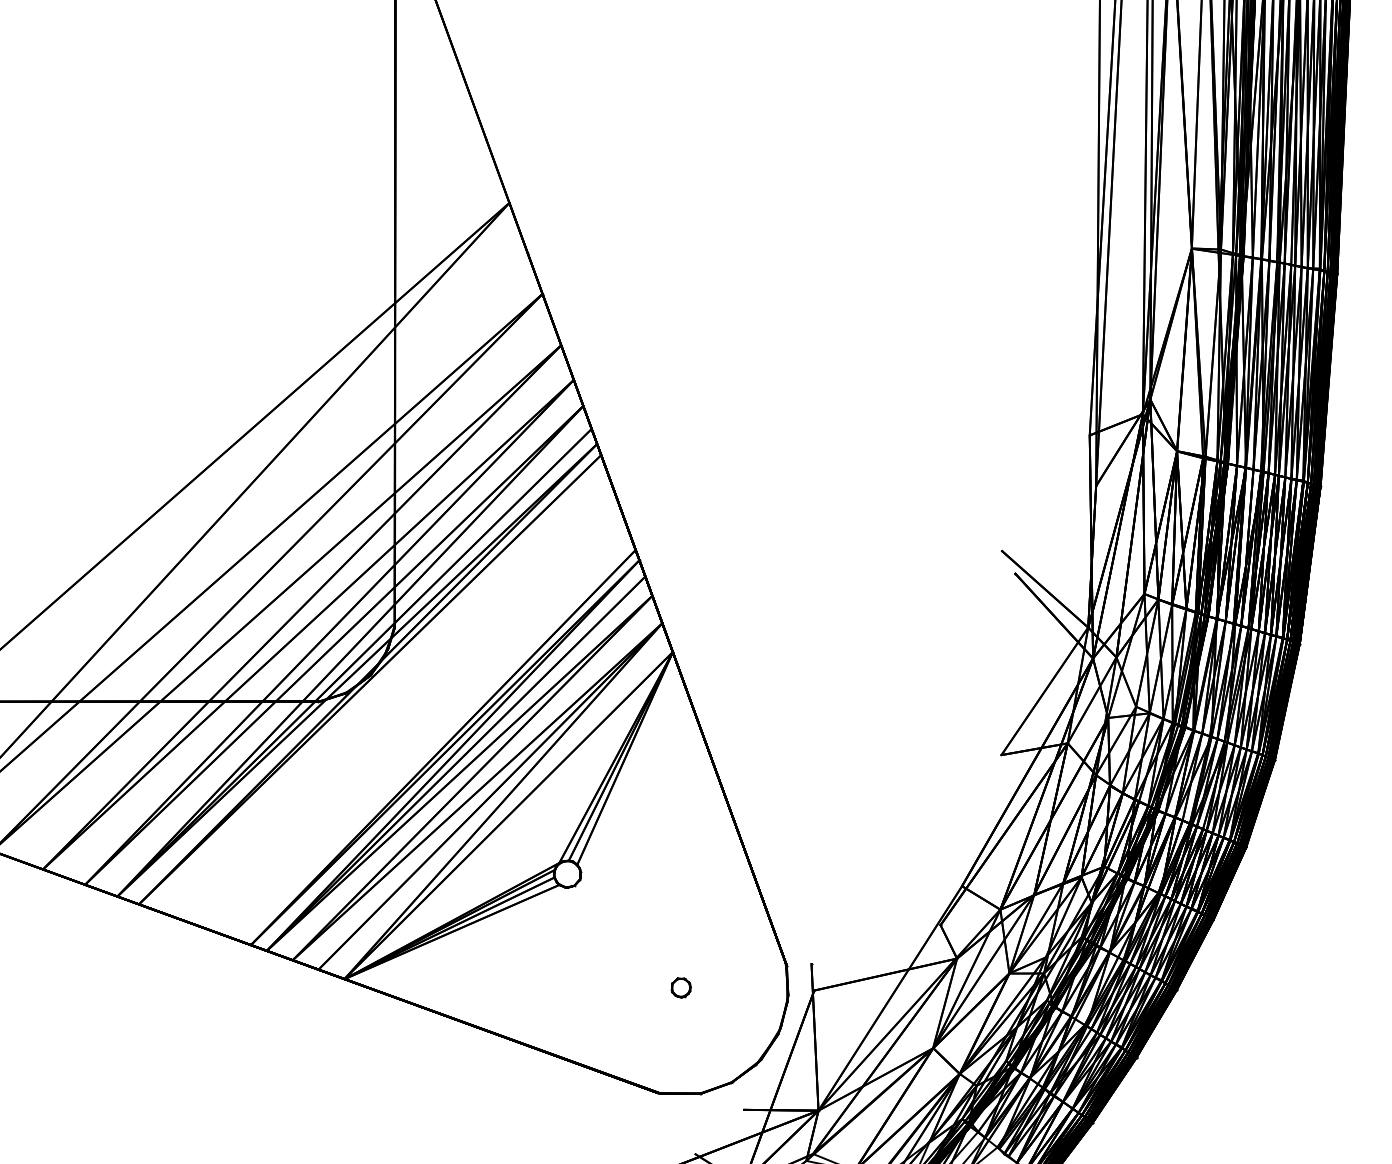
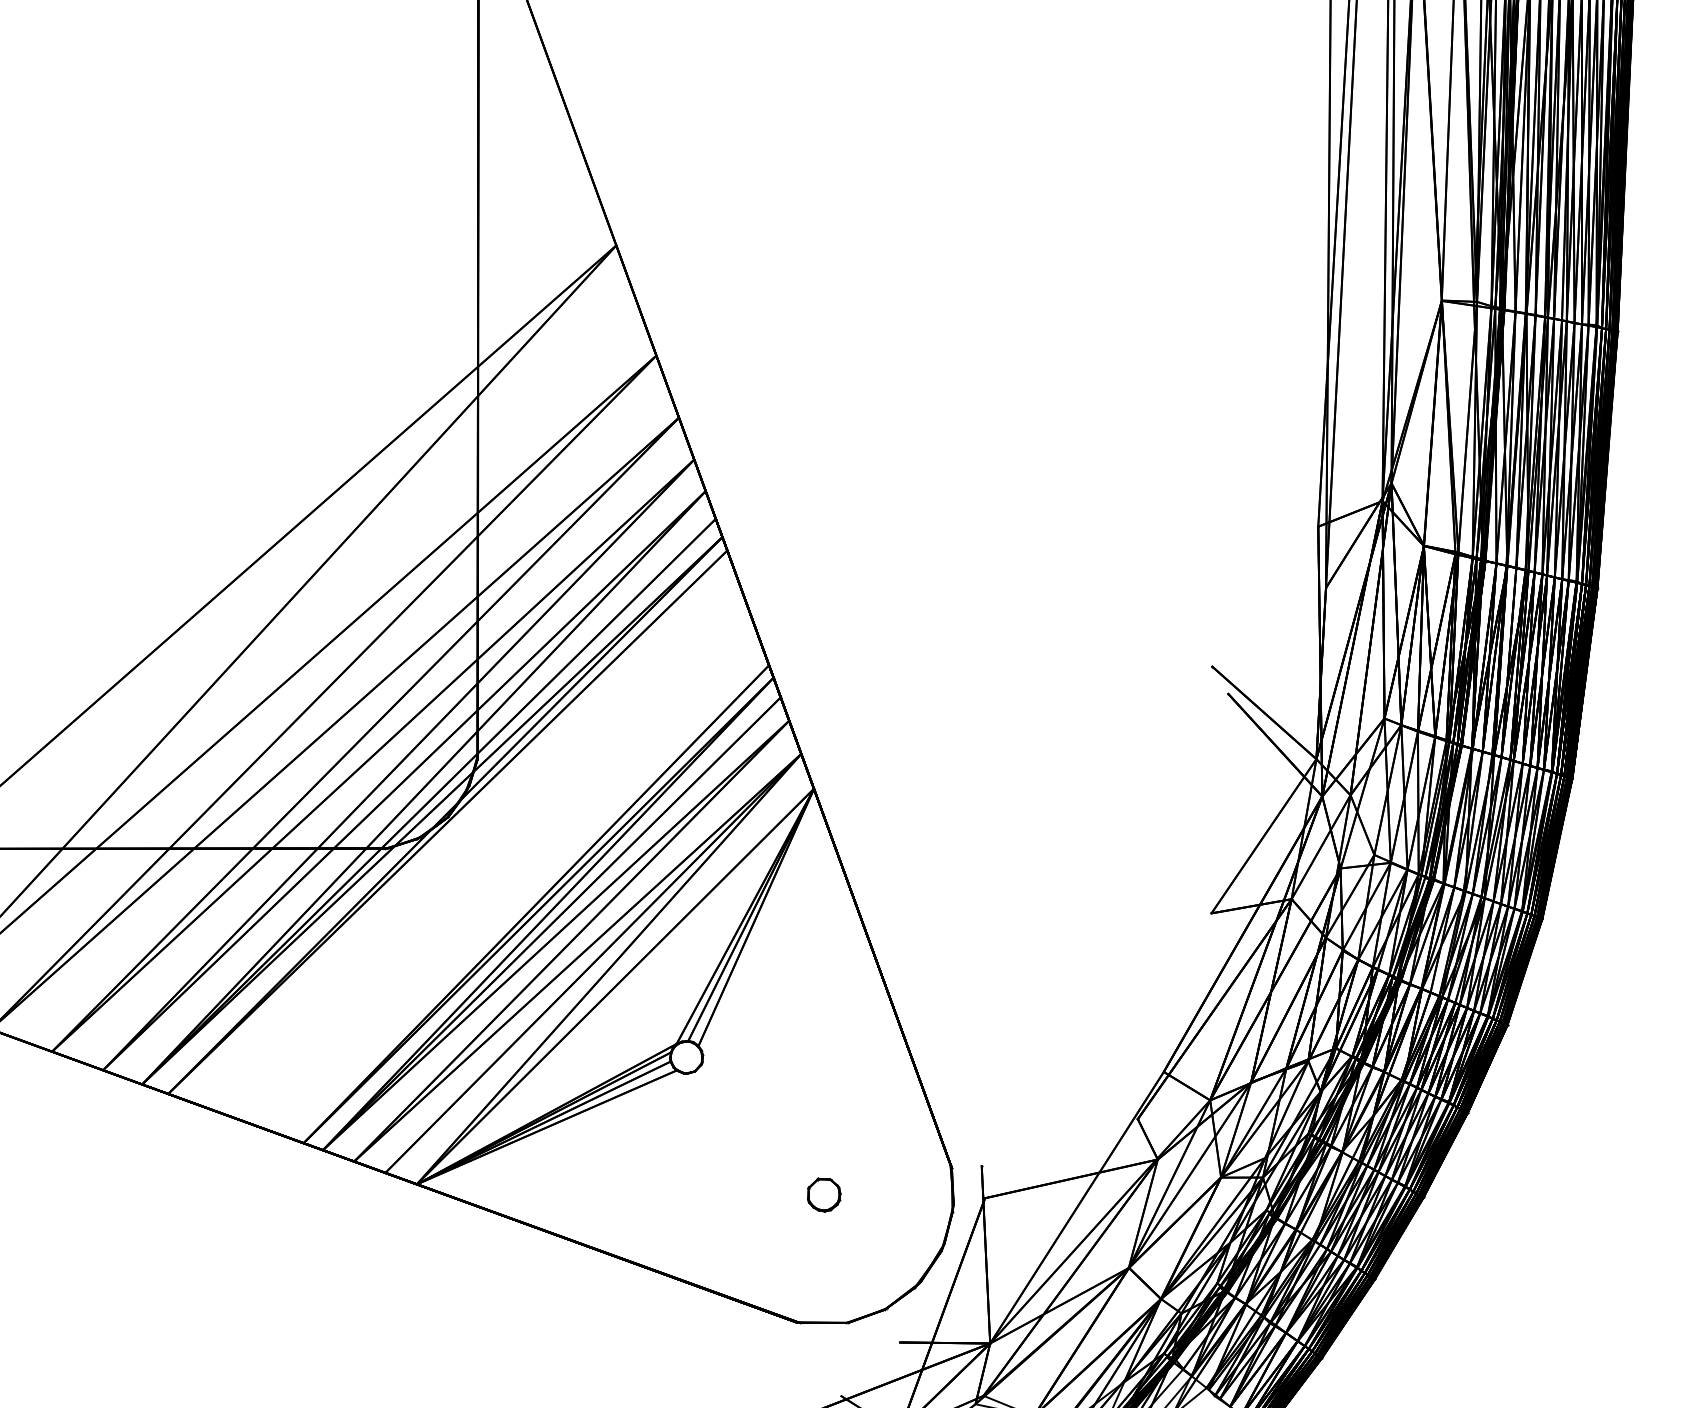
part: (680, 987) -> (823, 1194), size x1.43

